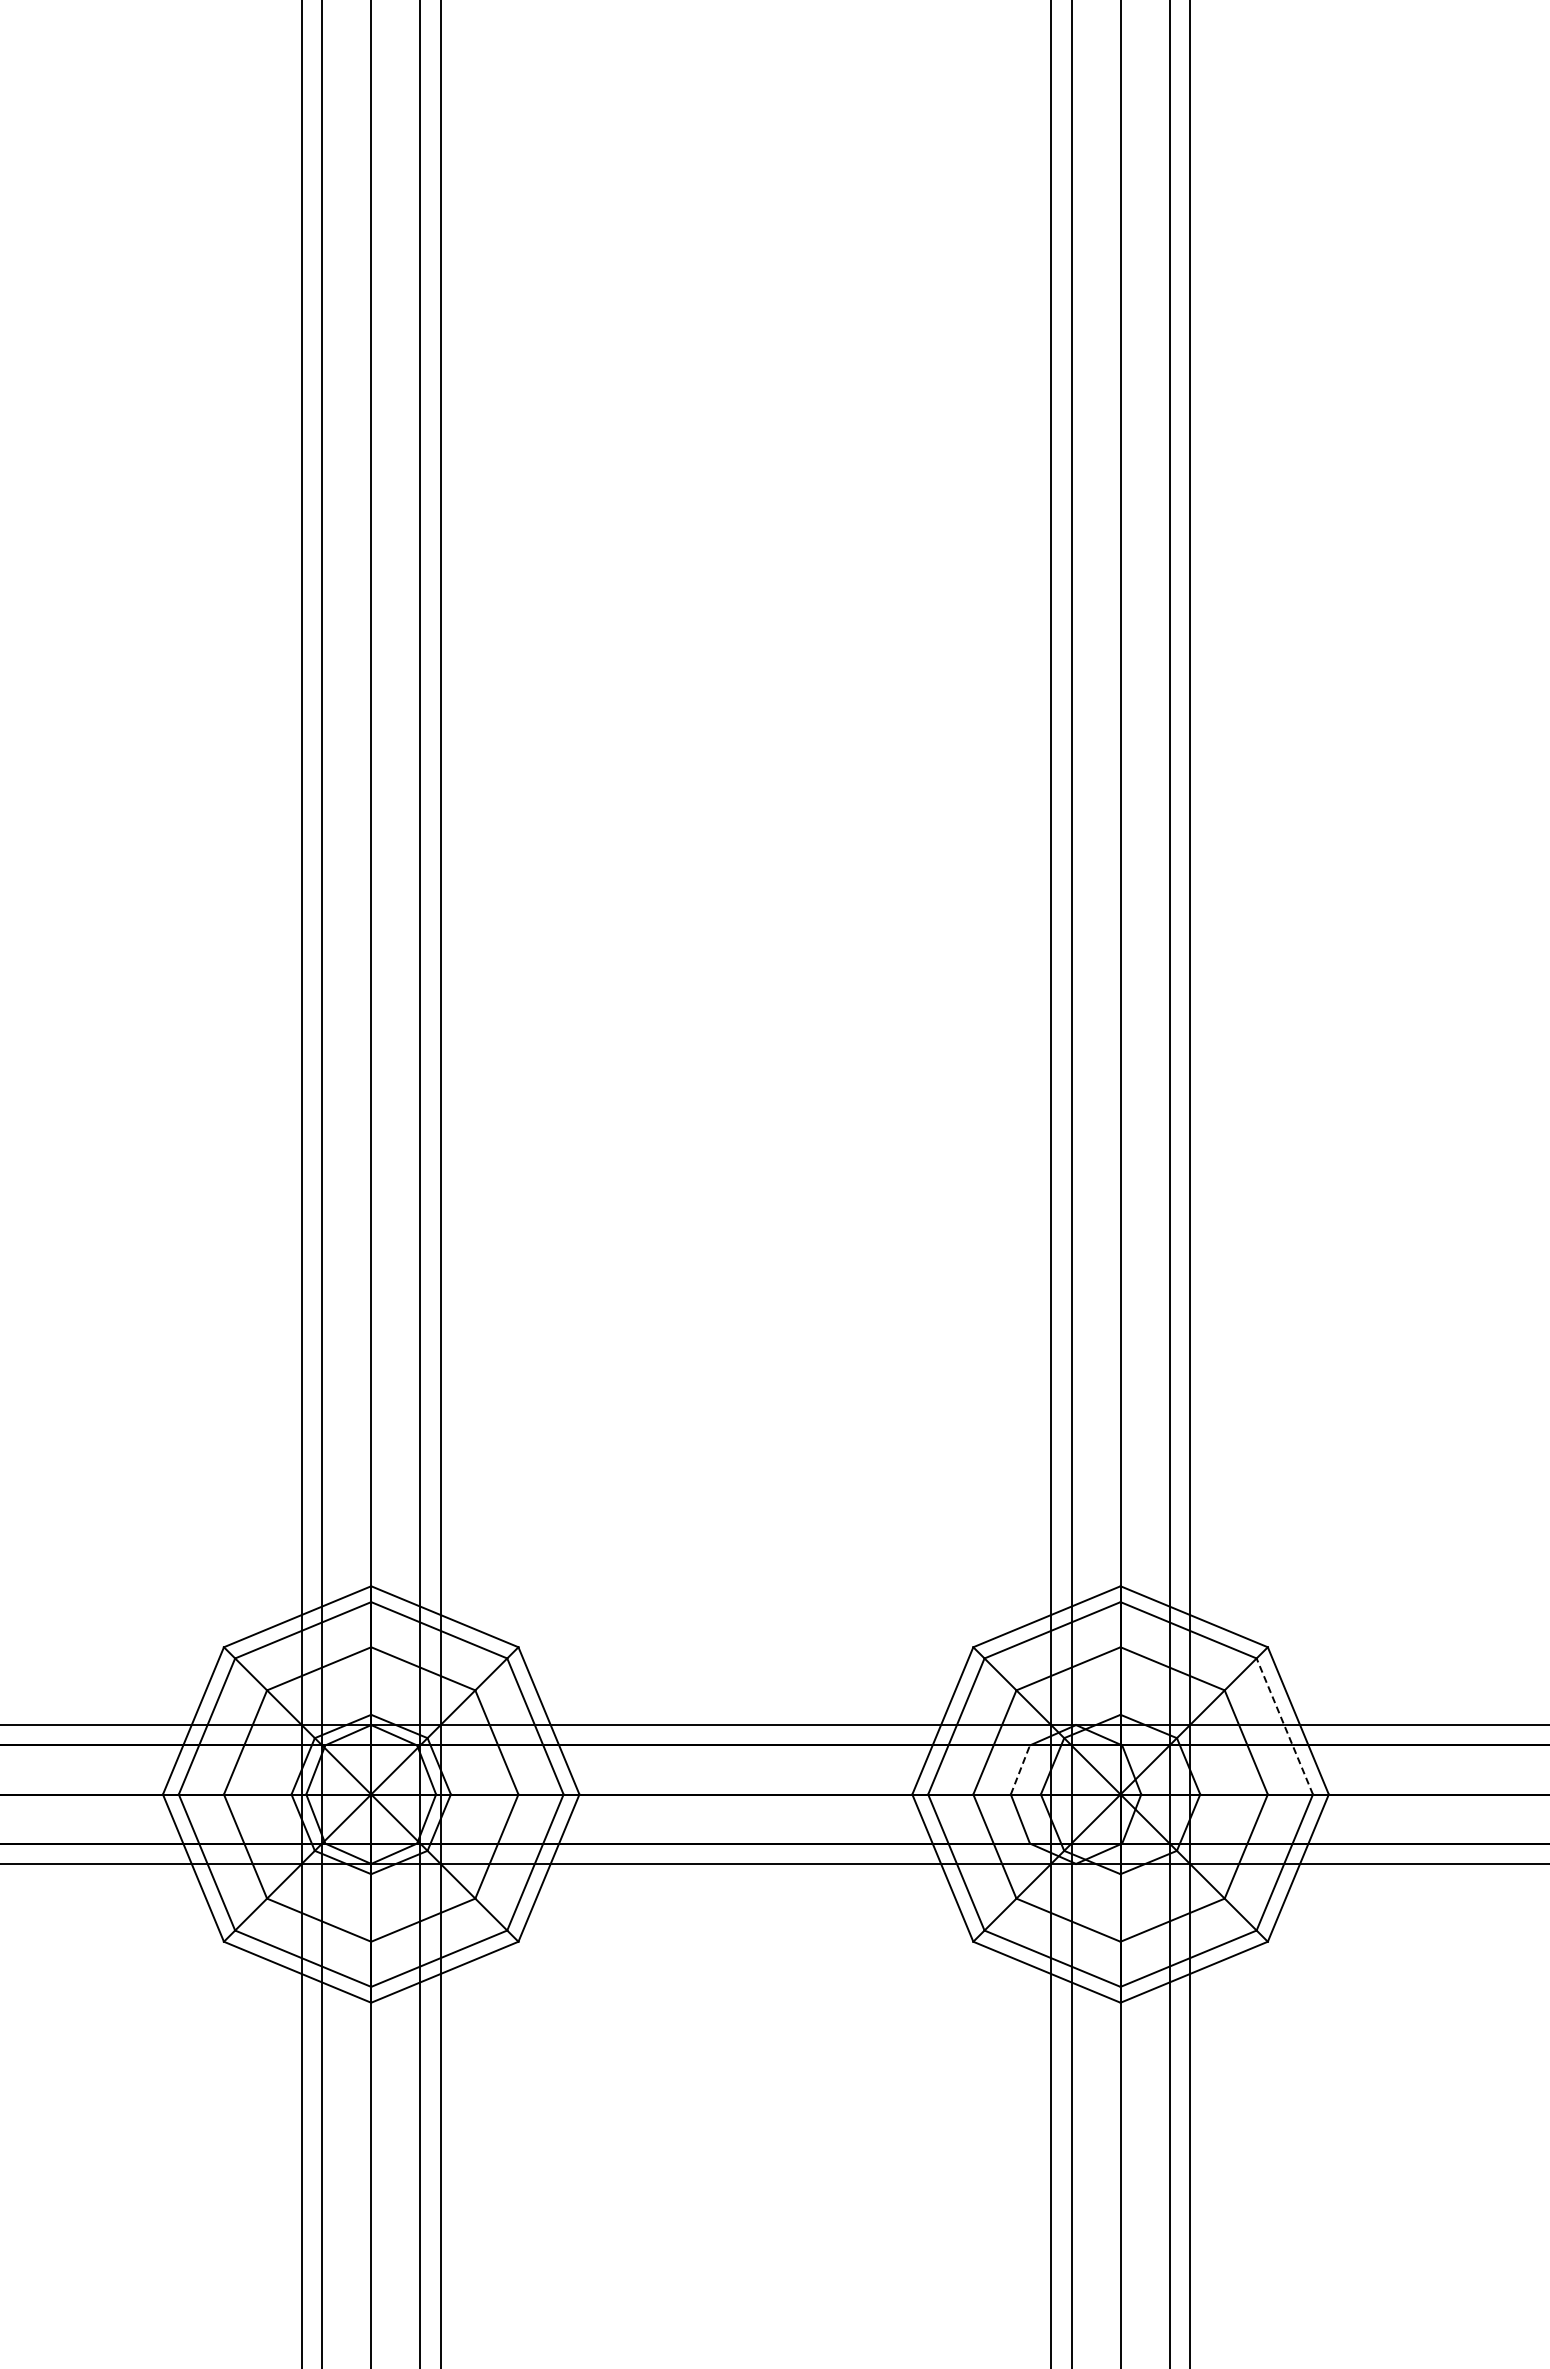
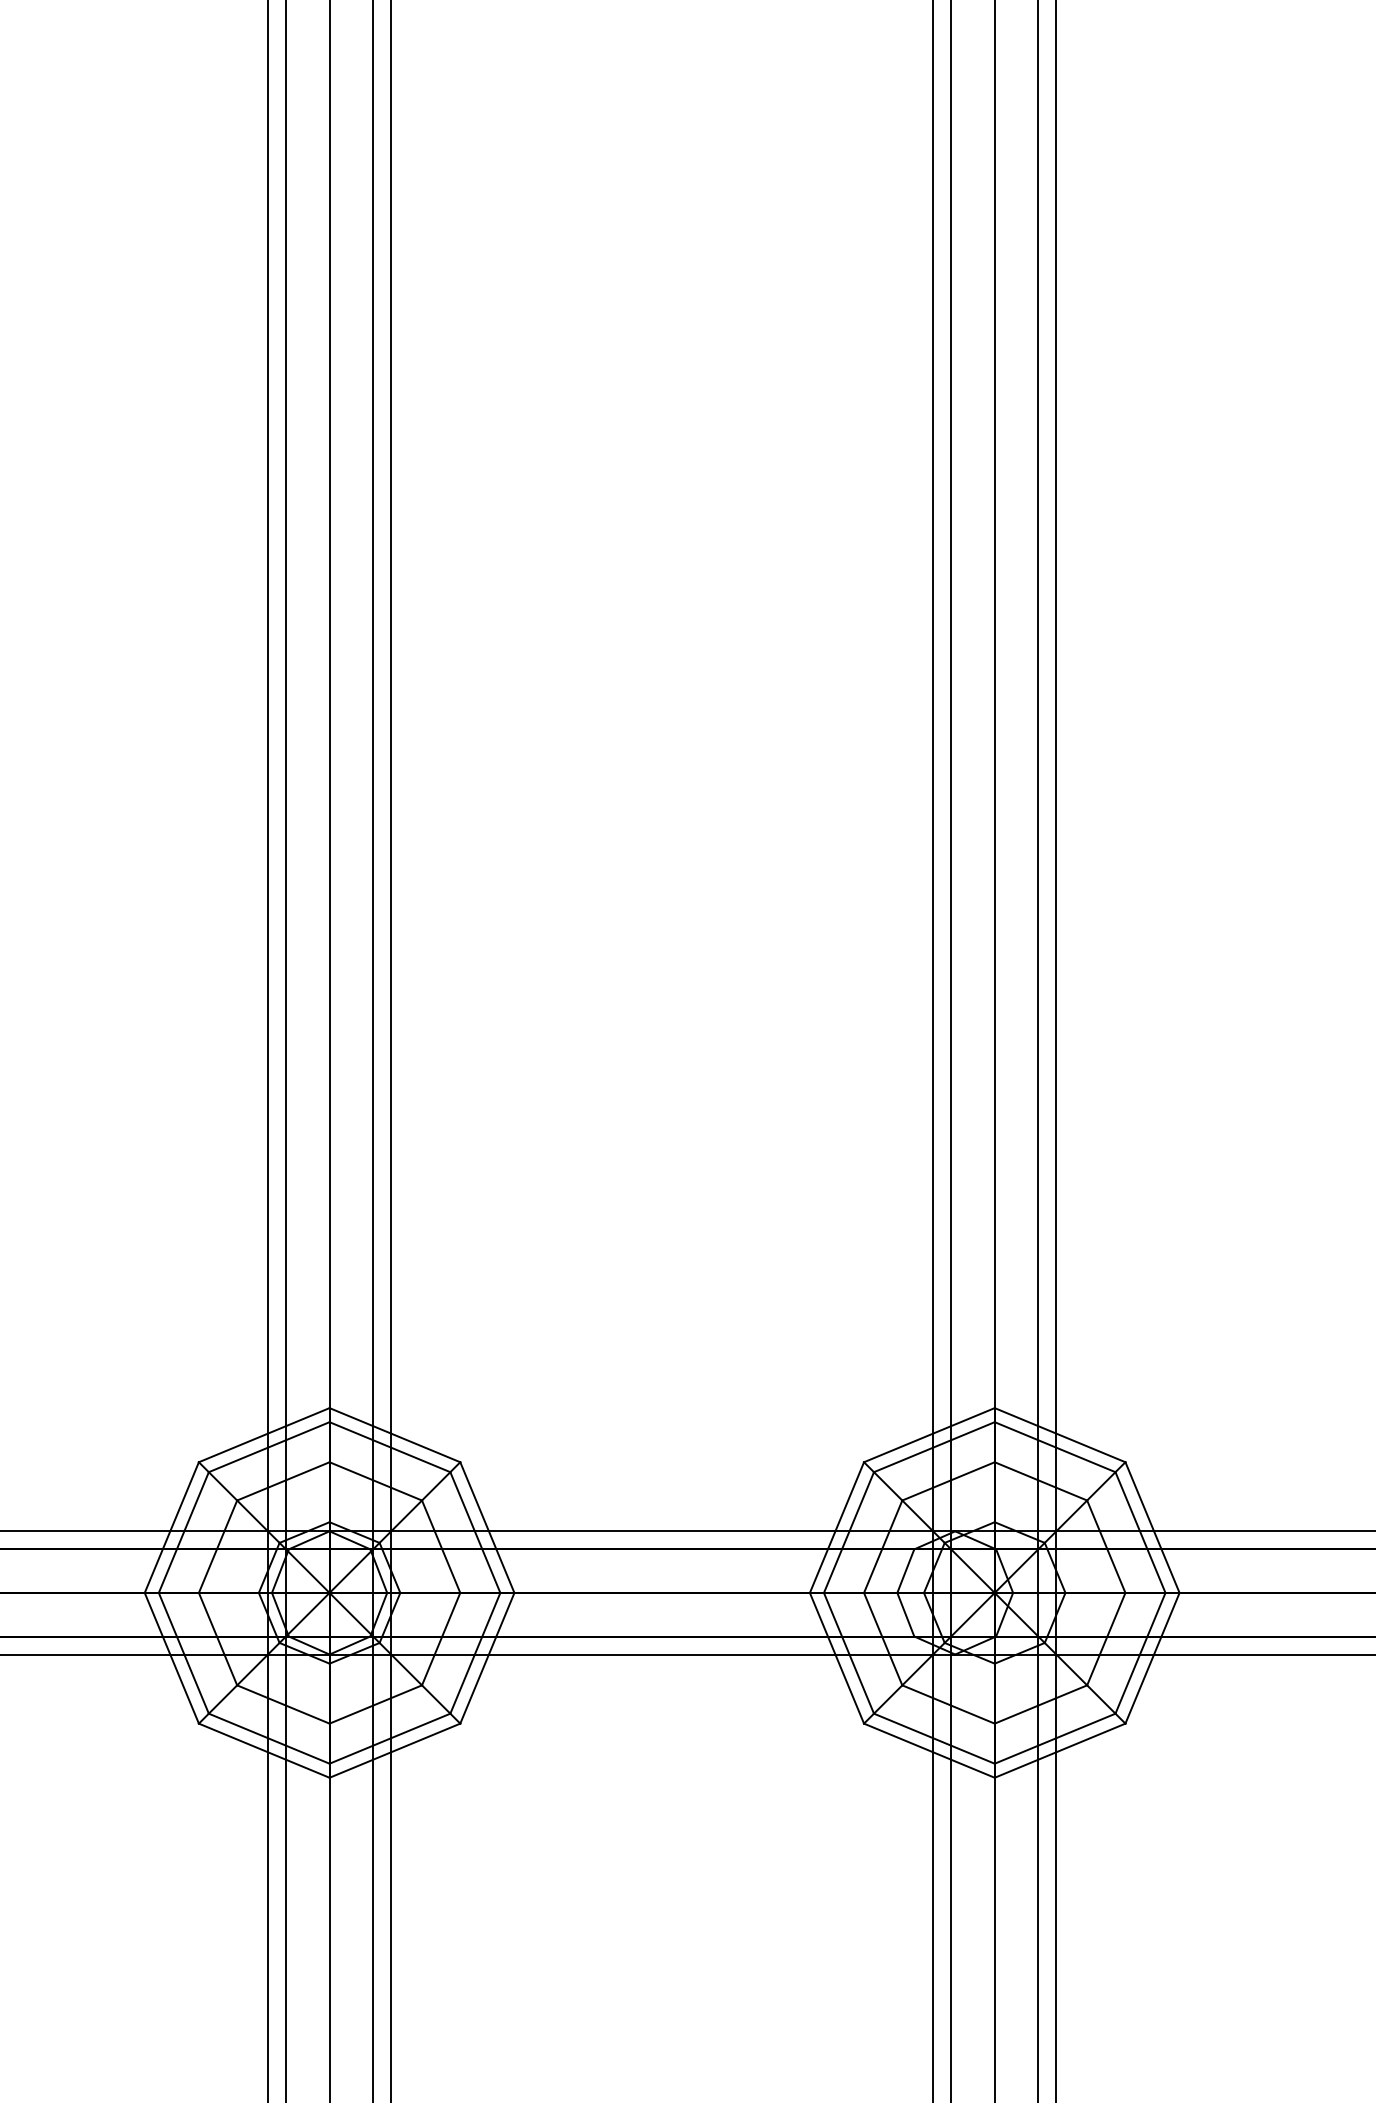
line: (1284, 1726) -> (1140, 1532), dashed -> solid
line: (1020, 1769) -> (905, 1570), dashed -> solid

